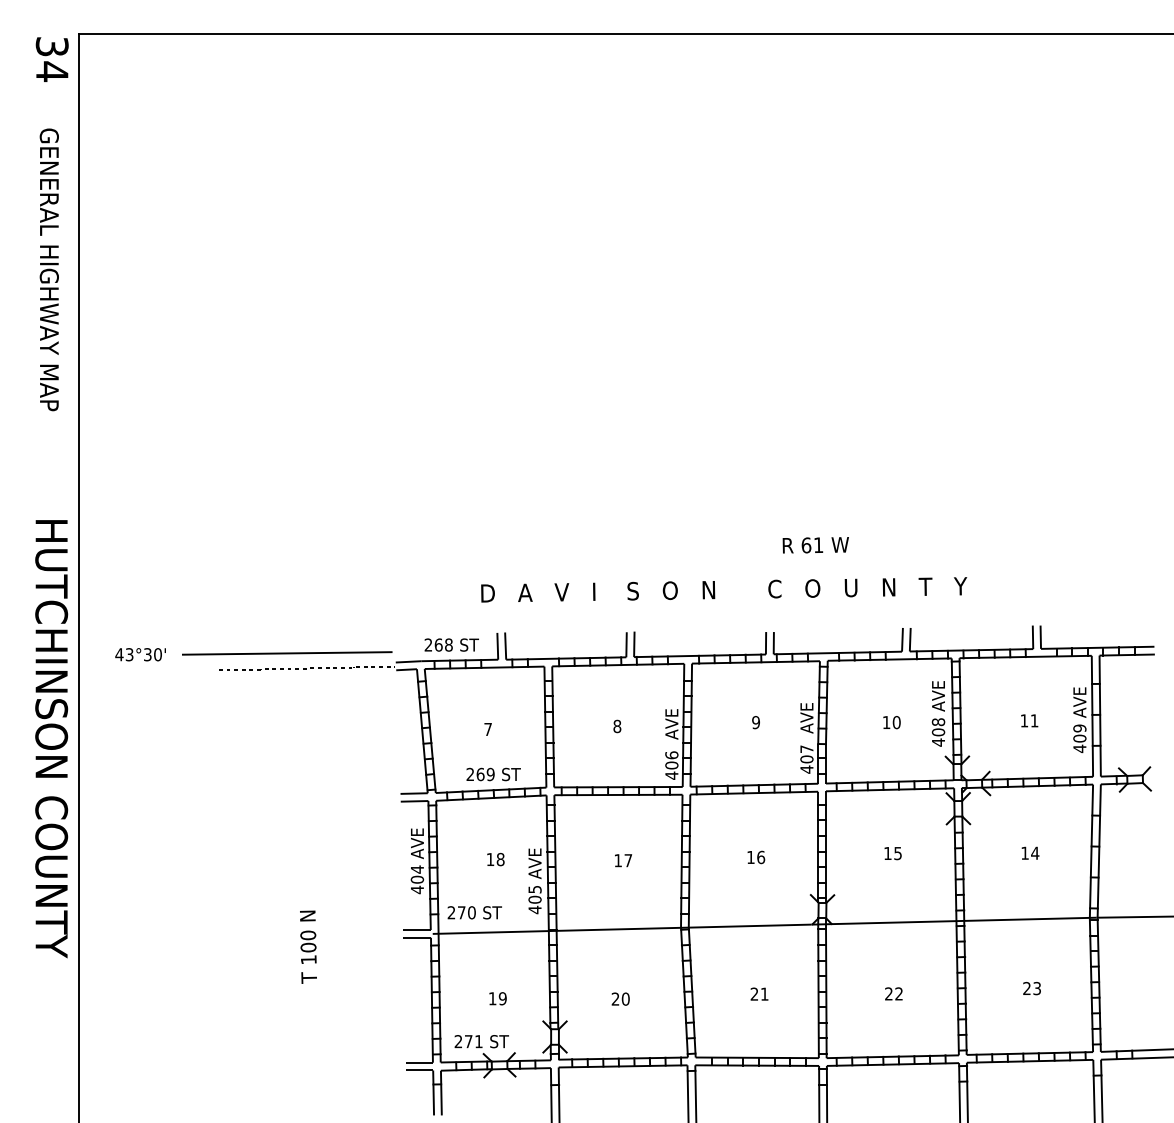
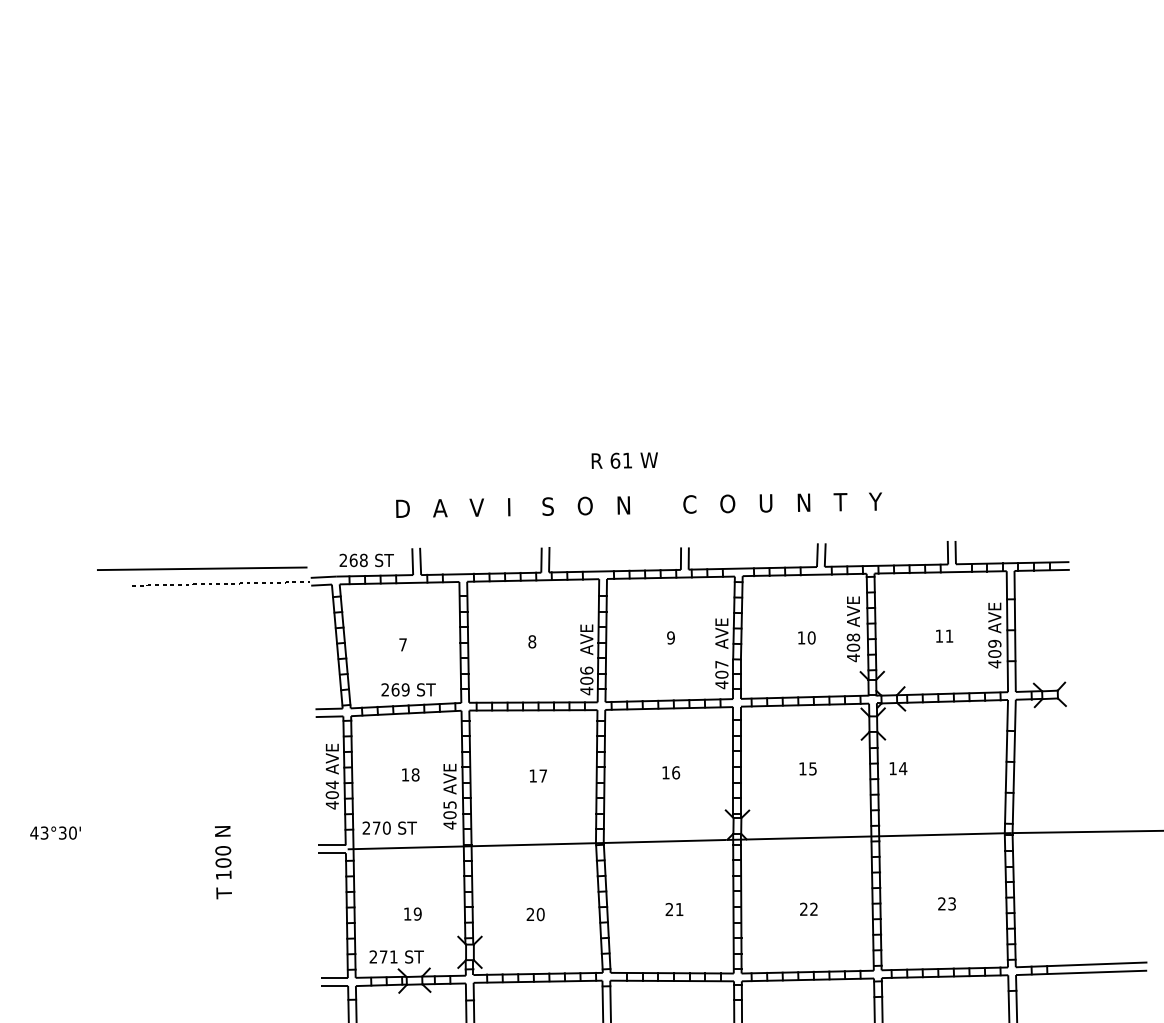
text: (815, 545) -> (624, 460), moved
text: (140, 654) -> (55, 832), moved
text: (1030, 852) -> (898, 767), moved

